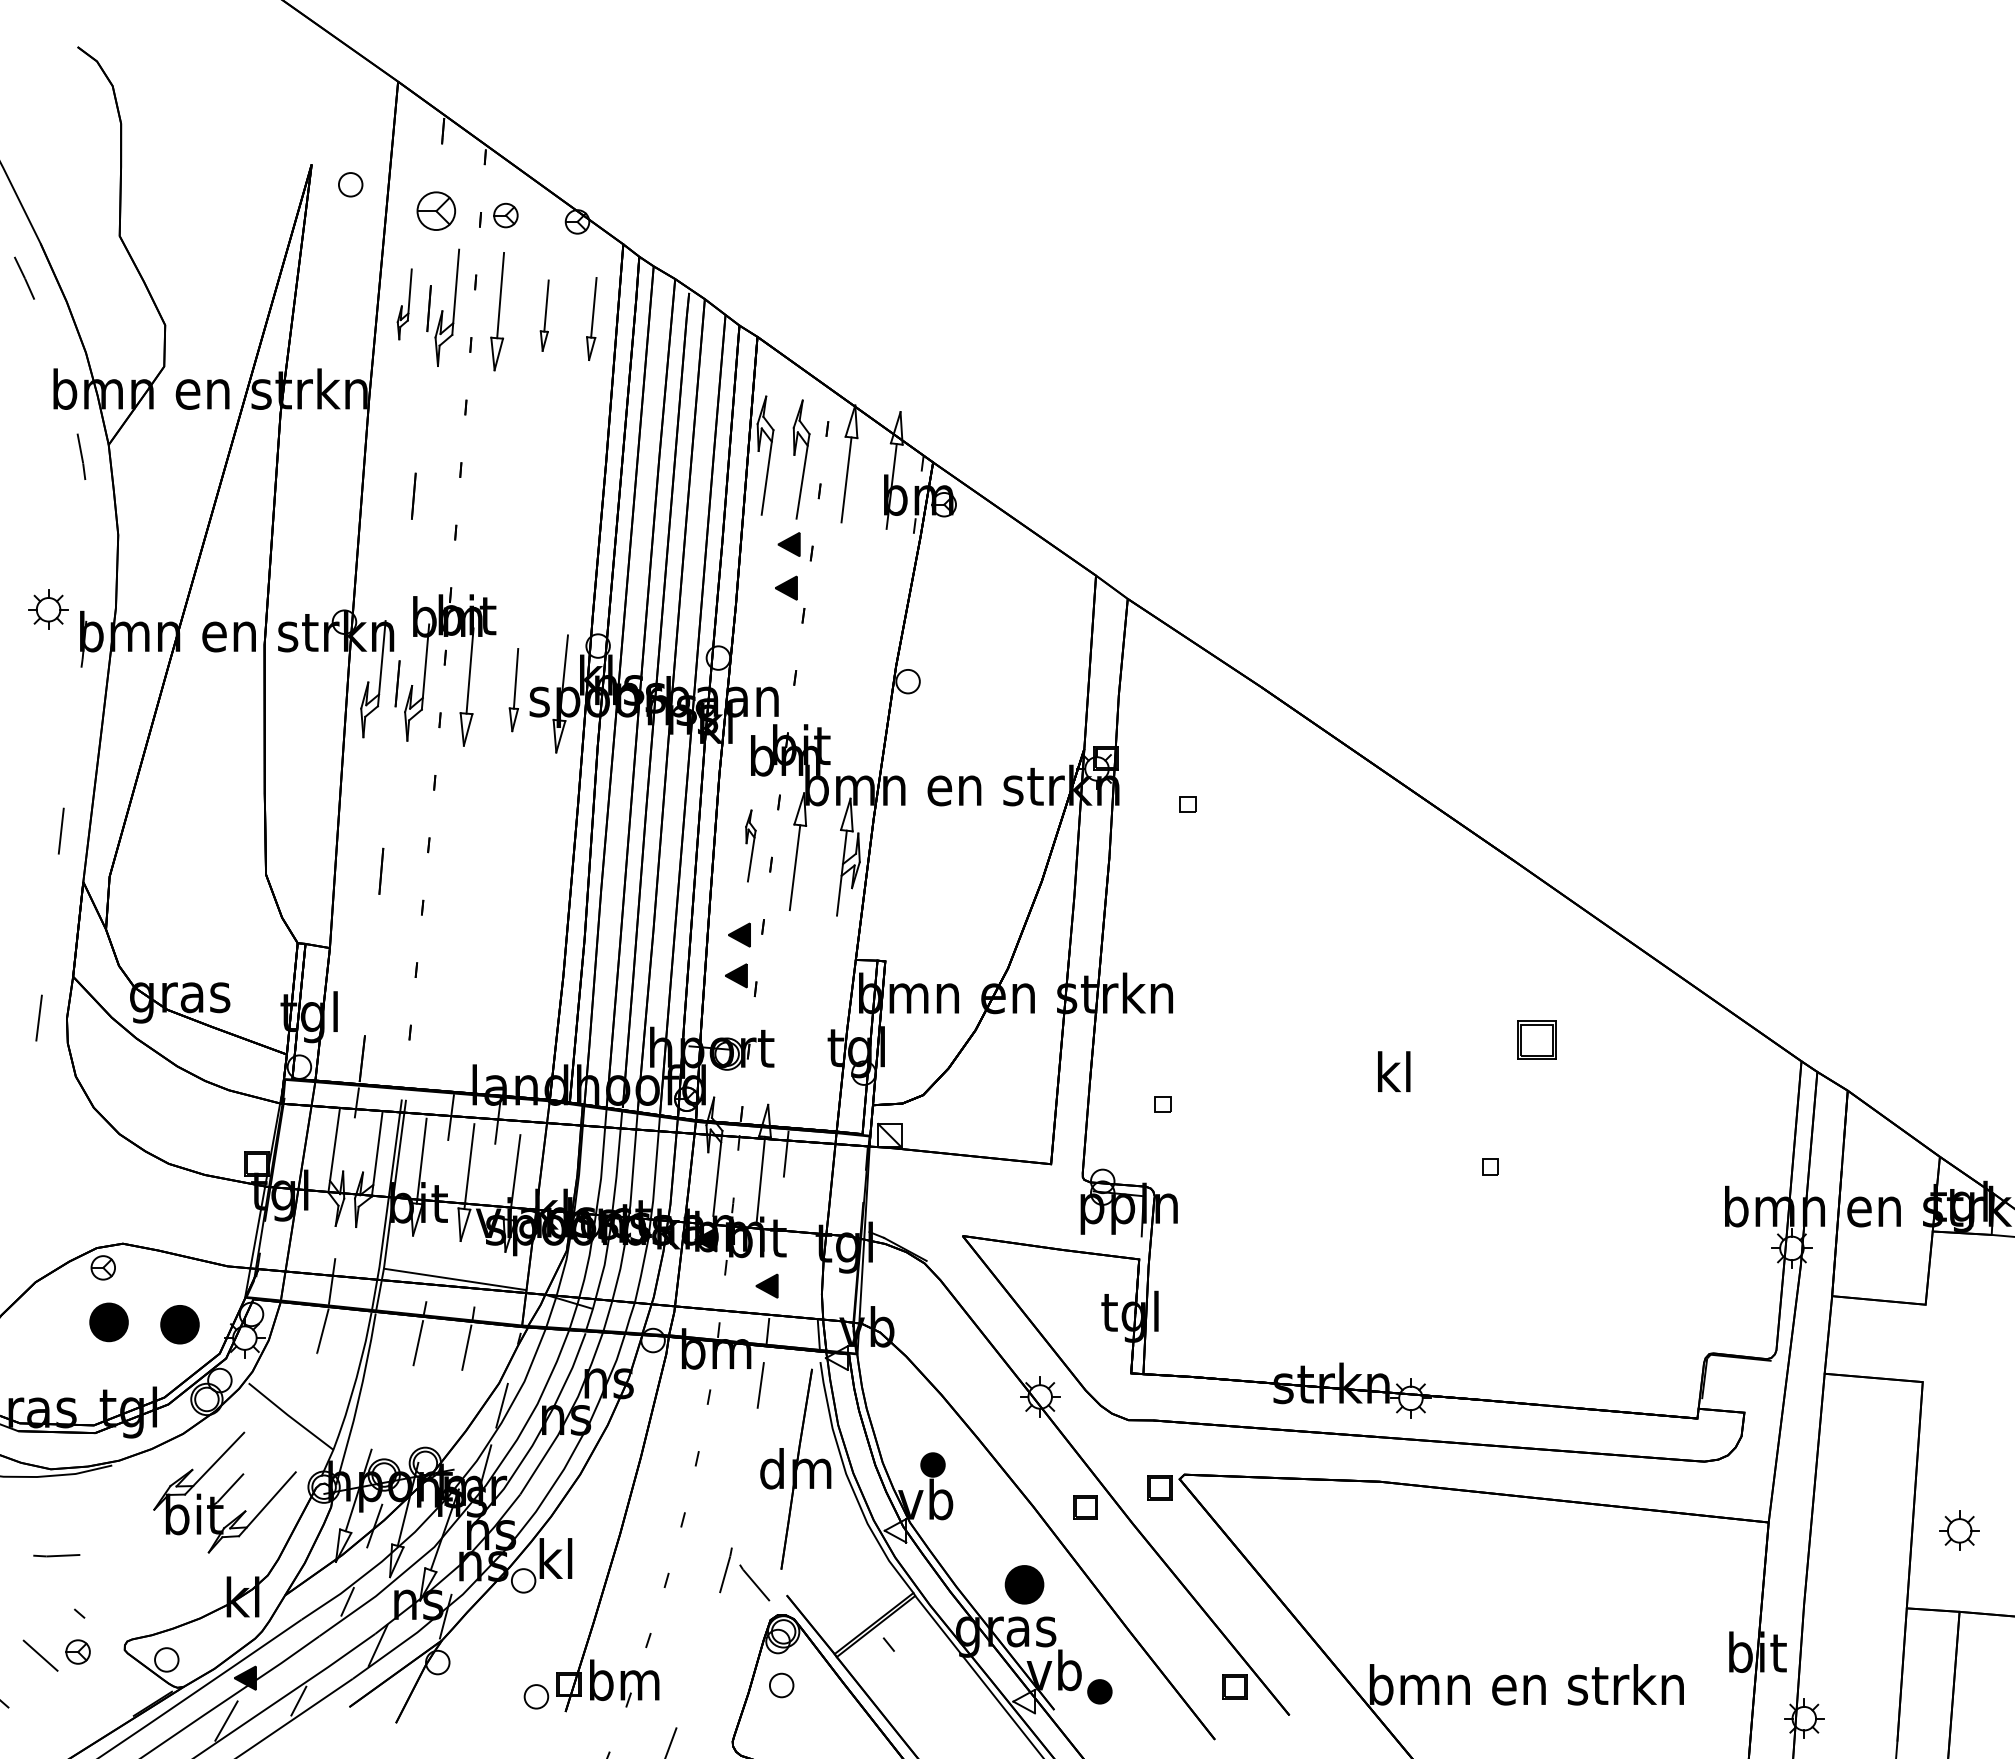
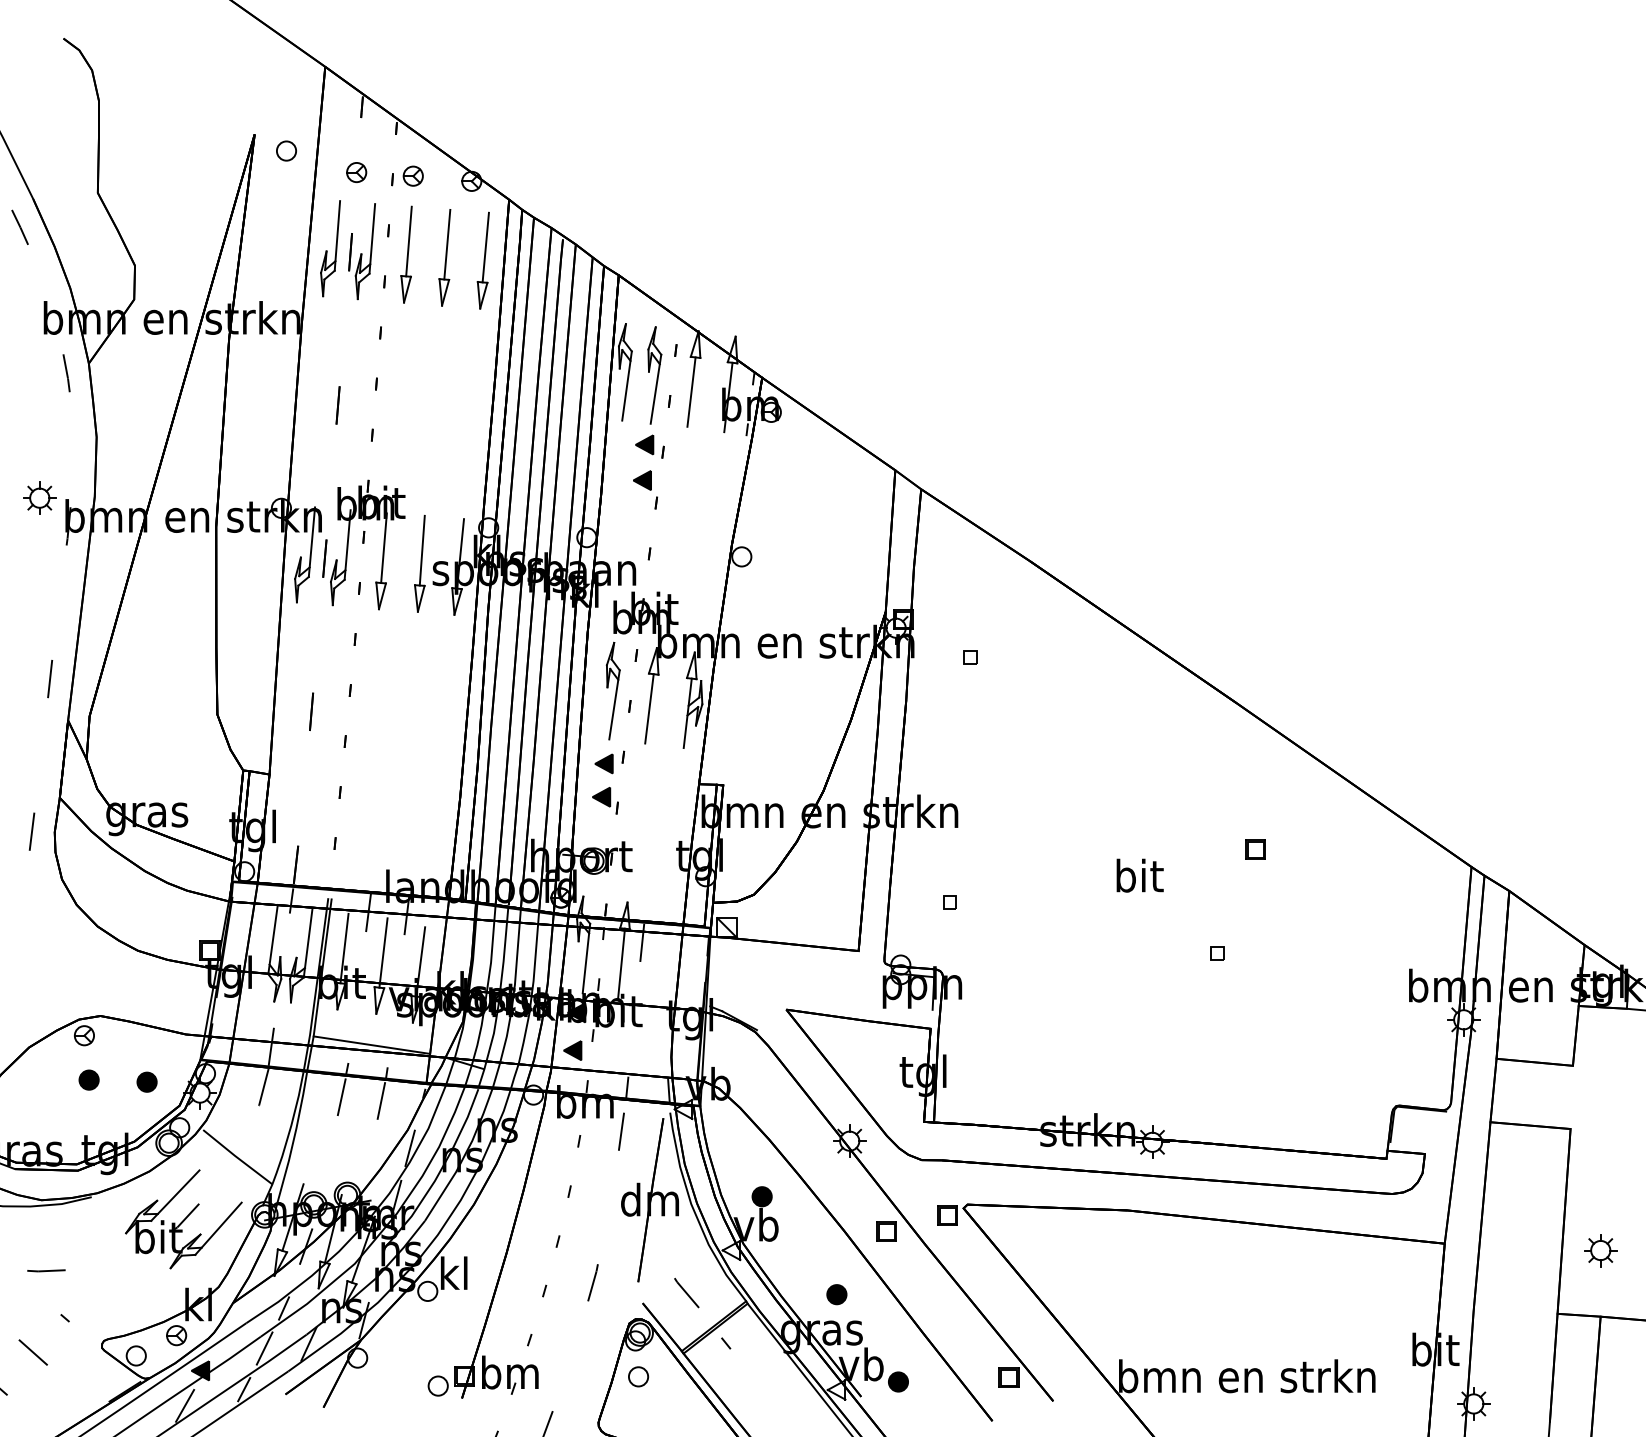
part: (436, 210) -> (356, 172), size x0.62
part: (404, 304) -> (330, 248), size x1.67
part: (544, 315) -> (444, 257), size x1.67
part: (591, 318) -> (483, 260), size x1.43
part: (513, 689) -> (419, 563), size x1.43
part: (750, 845) -> (613, 690), size x1.67
part: (1537, 1039) -> (1255, 849), size x0.62
text: (1395, 1071) -> (1139, 875), kl -> bit
part: (766, 1285) -> (572, 1050), moved
part: (108, 1321) -> (88, 1079), size x0.62
part: (179, 1324) -> (146, 1081), size x0.62
line: (754, 1582) -> (686, 1292), moved
part: (1024, 1584) -> (836, 1294), size x0.62
line: (323, 1650) -> (264, 1348), added
part: (77, 1651) -> (176, 1335), moved

